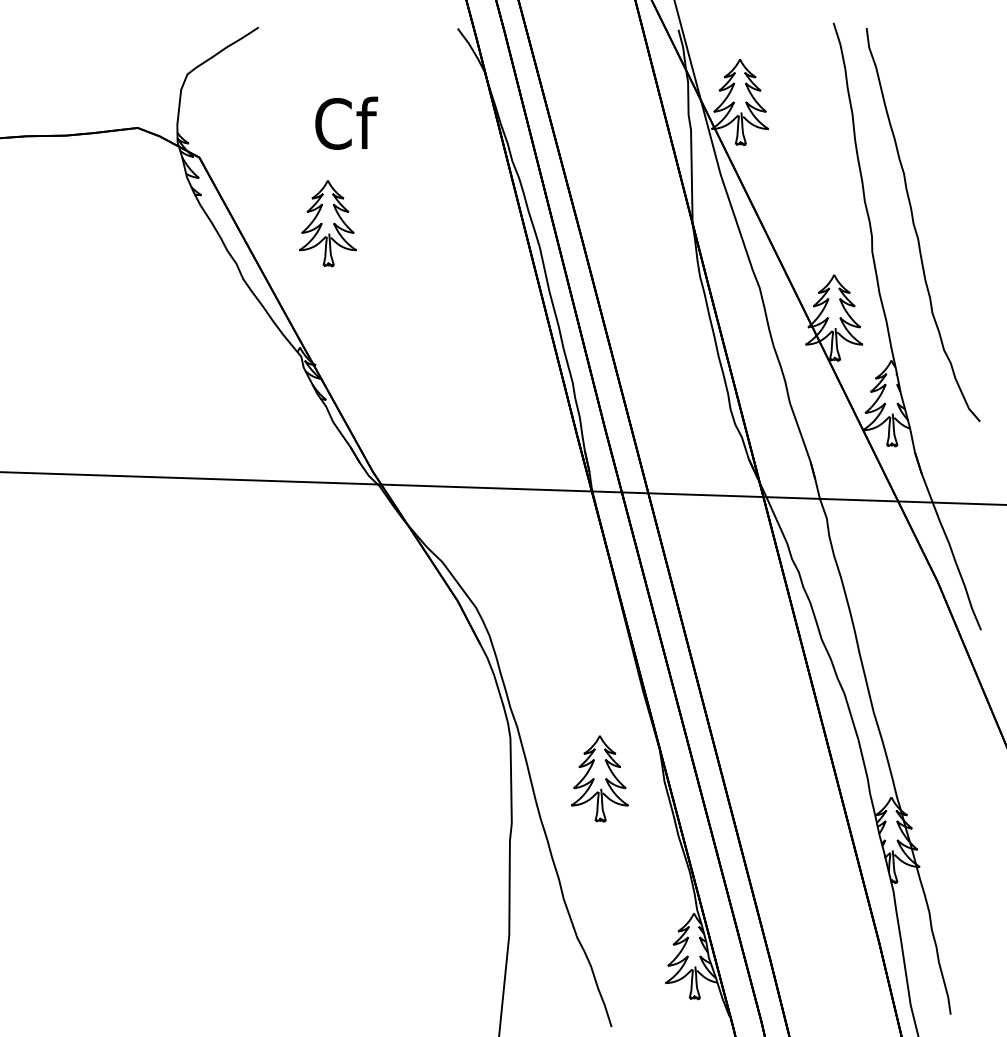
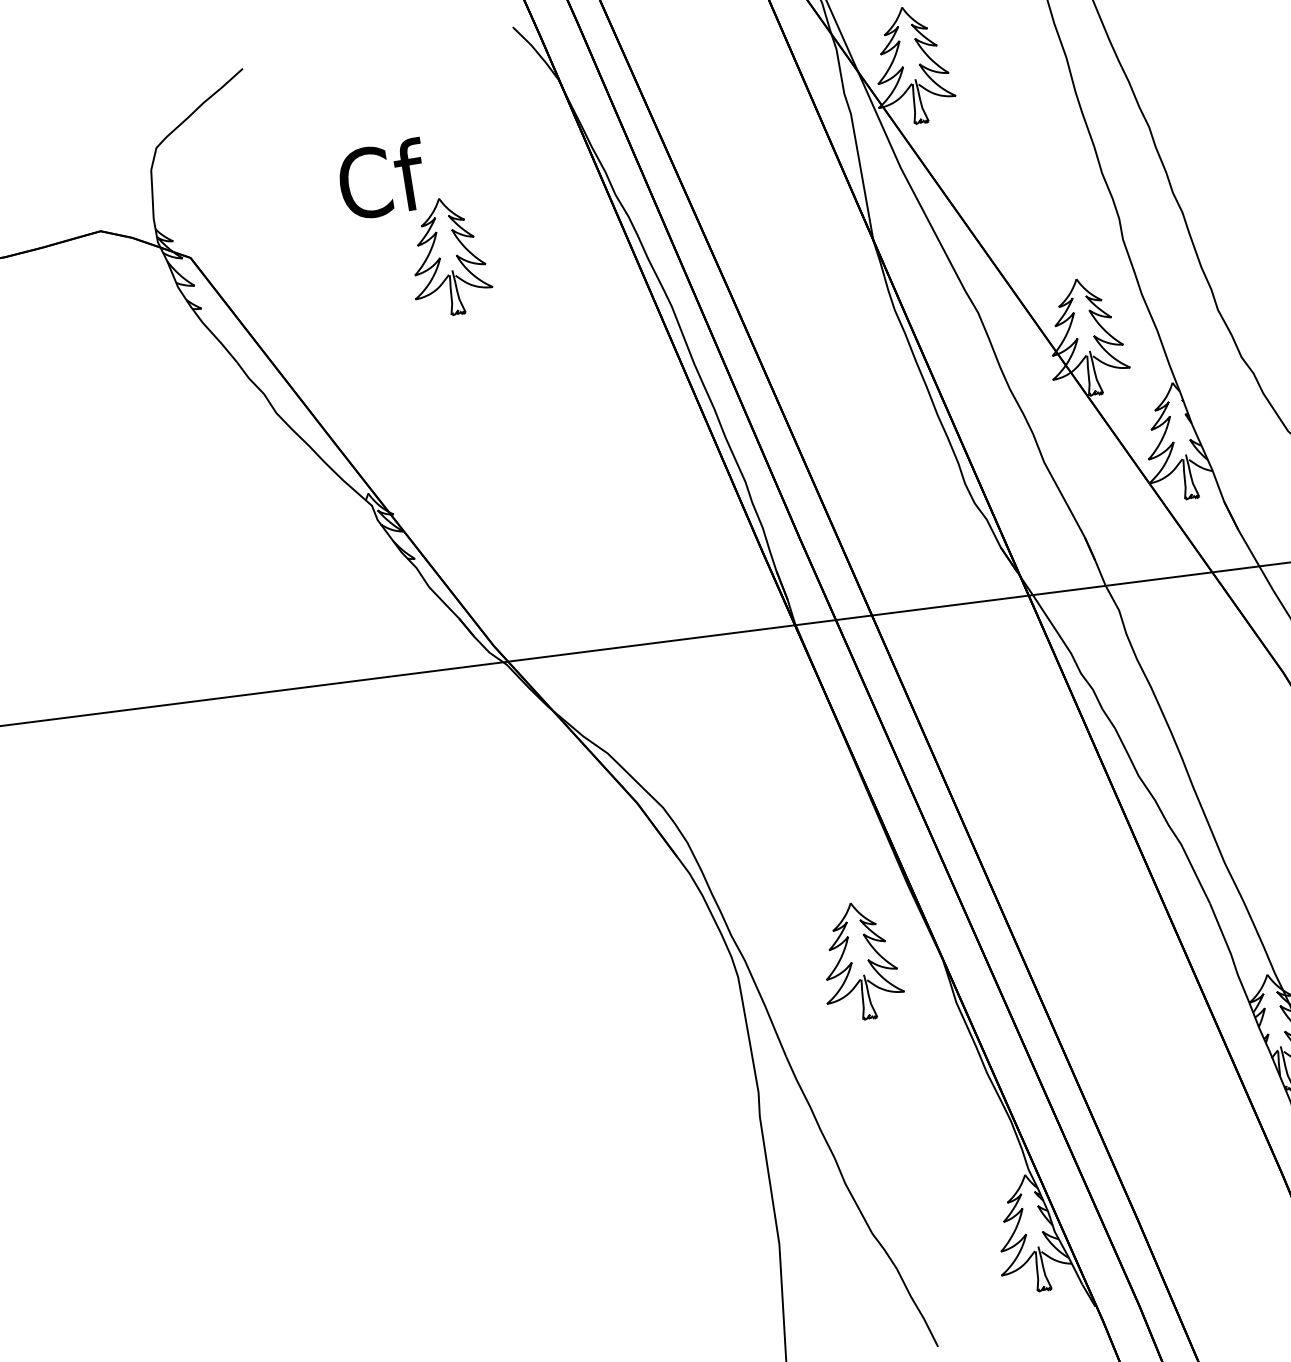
part: (327, 223) -> (447, 257), moved
part: (599, 778) -> (859, 961), moved

